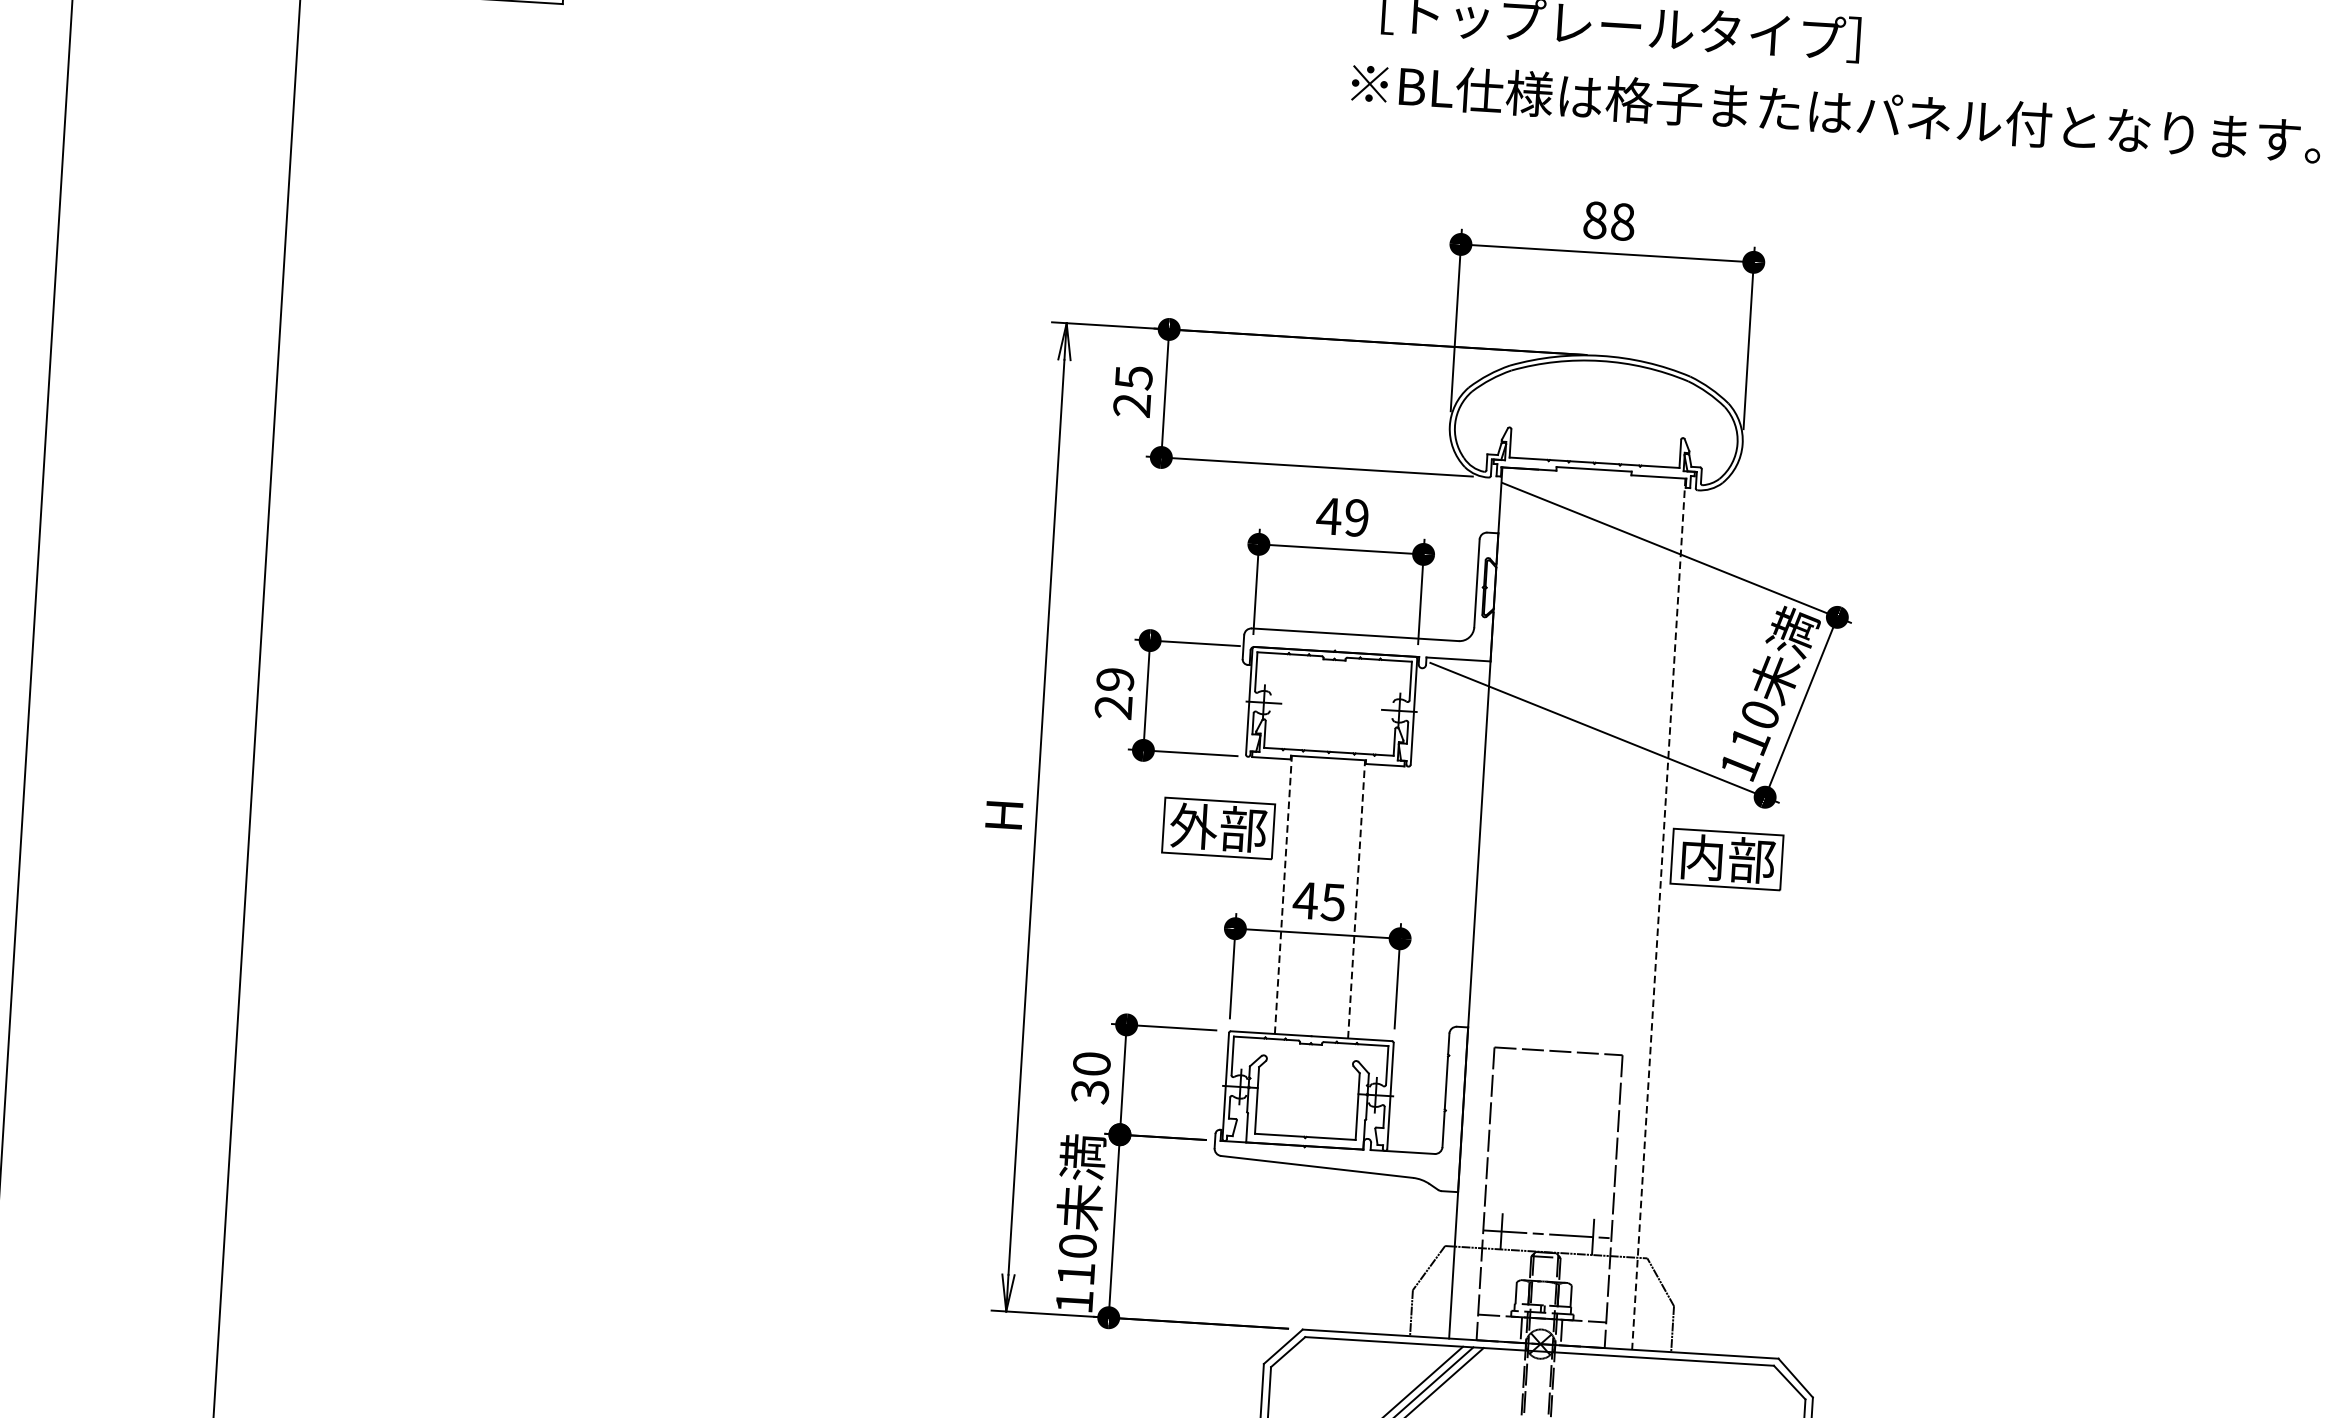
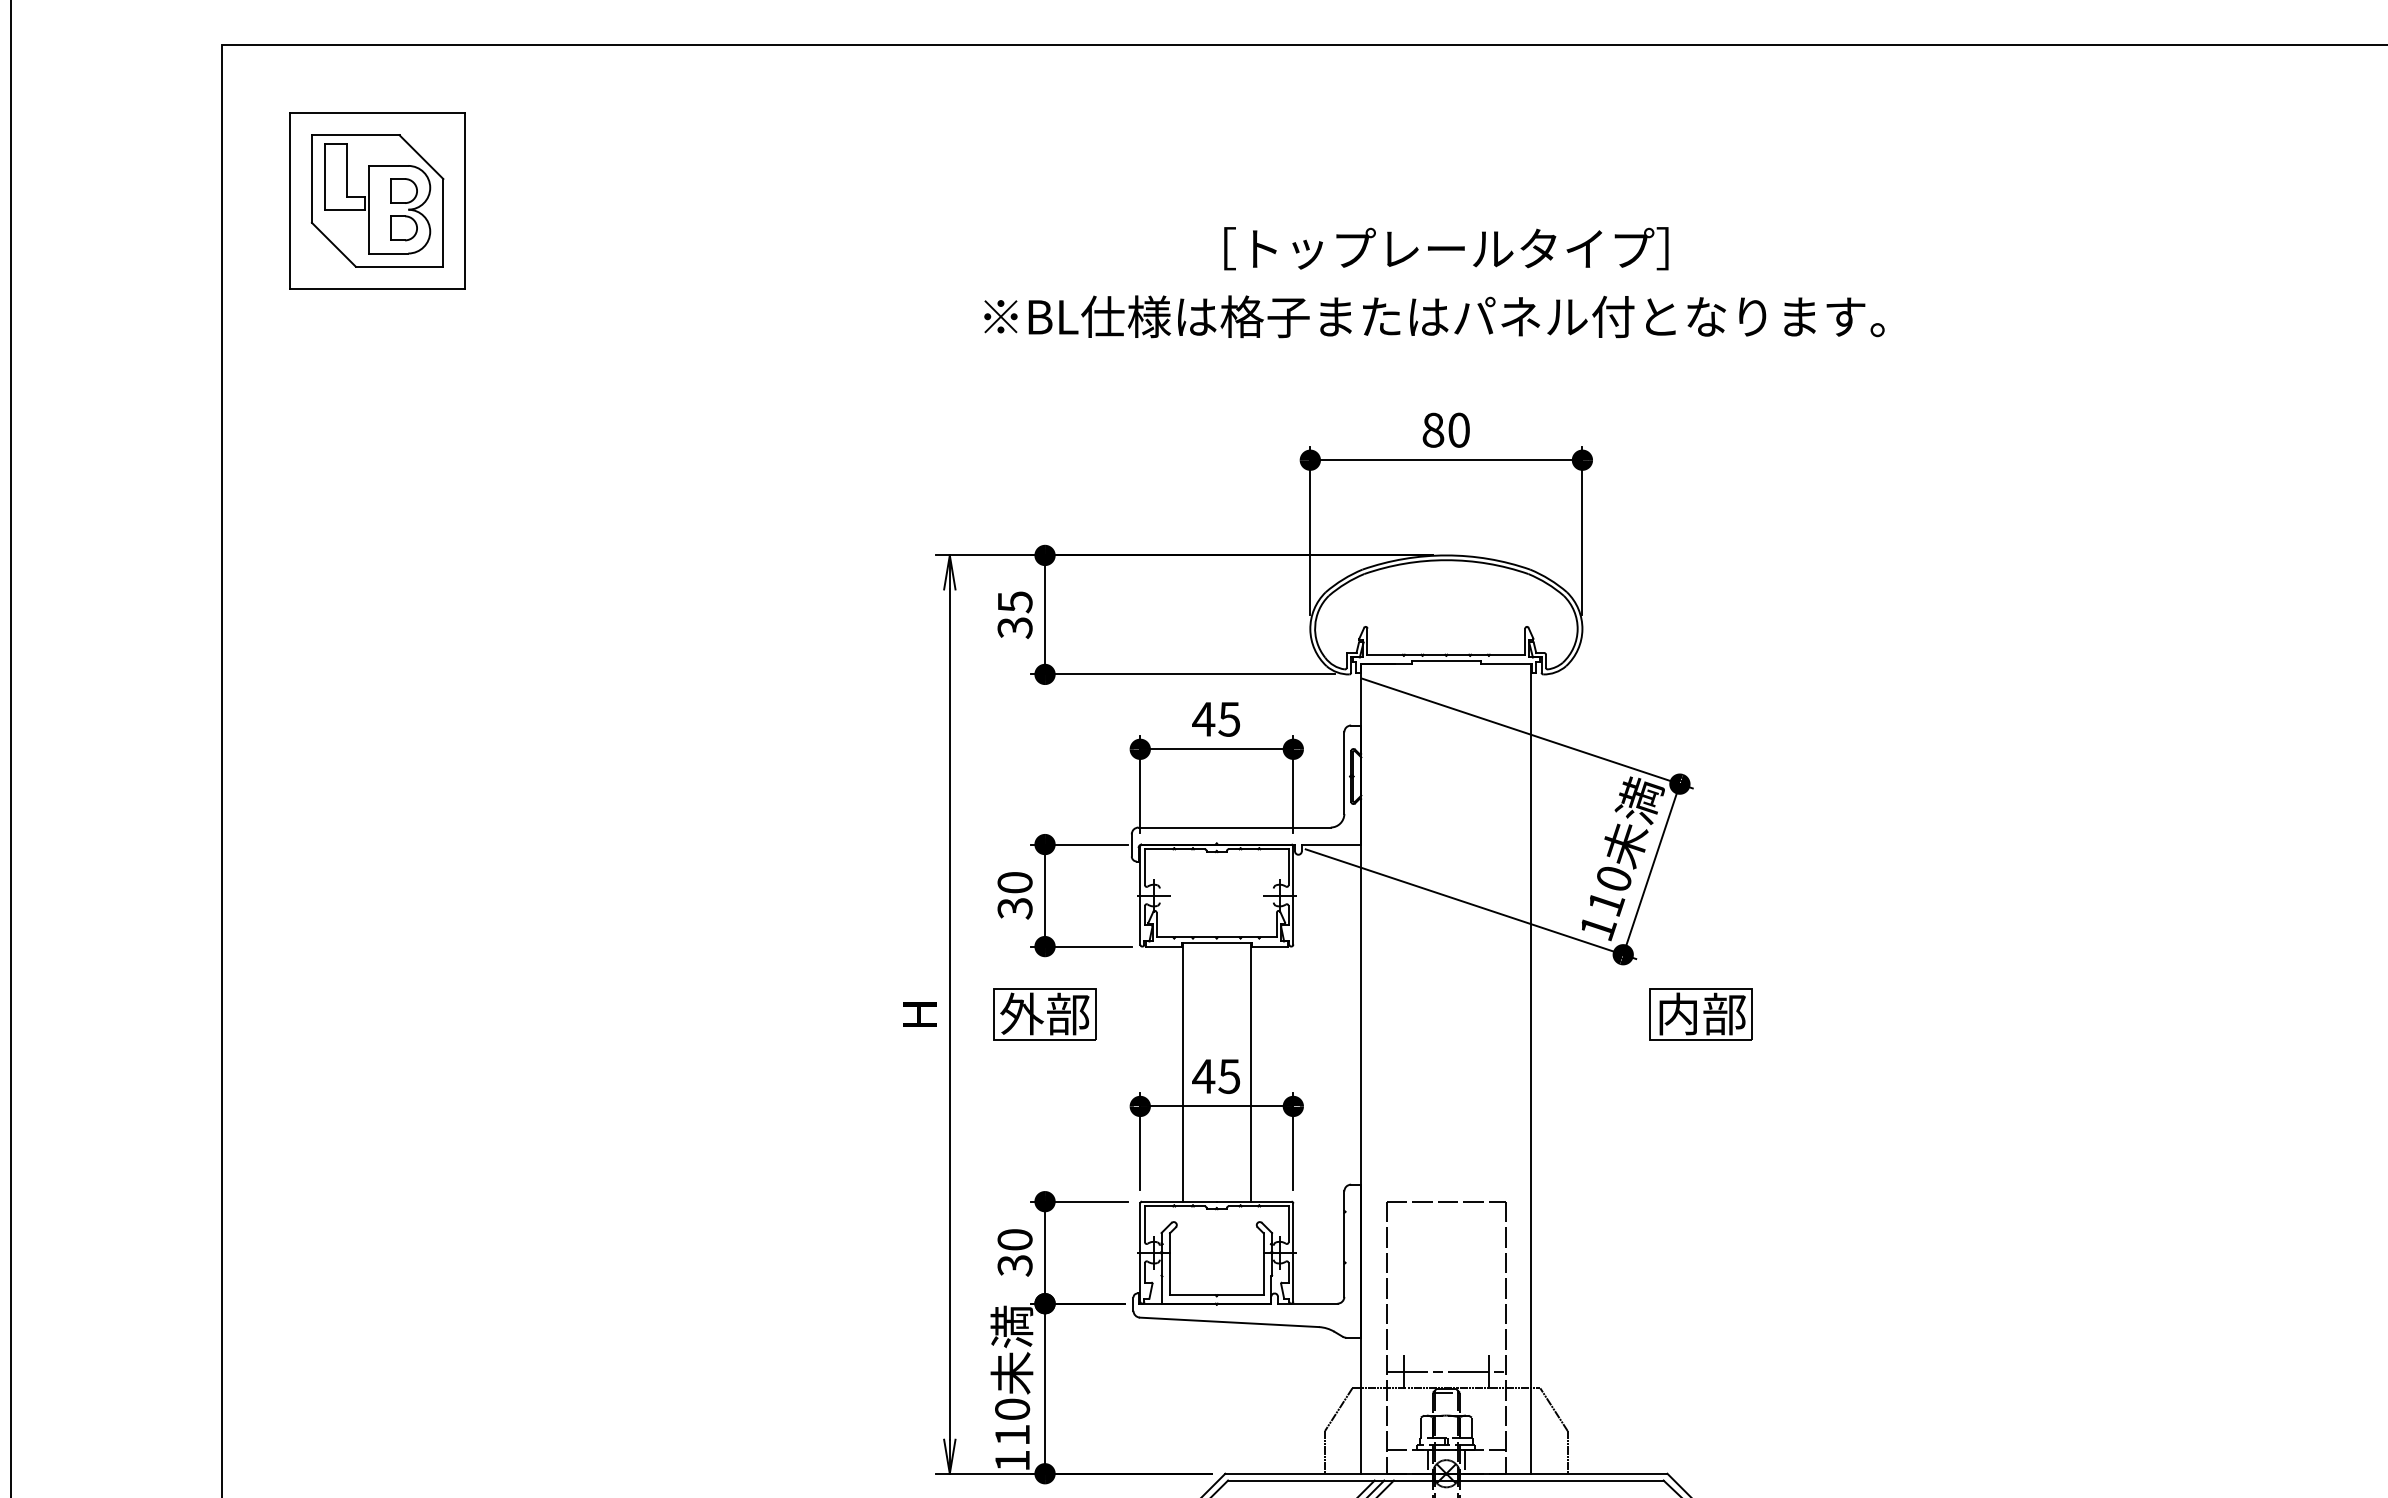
text: (1836, 112) -> (1434, 316), moved
text: (1622, 221) -> (1458, 429), 88 -> 80
text: (1131, 404) -> (1014, 627), 25 -> 35
text: (1356, 517) -> (1229, 718), 49 -> 45
text: (1113, 693) -> (1014, 895), 29 -> 30
part: (1218, 828) -> (1044, 1014), moved
part: (1725, 859) -> (1700, 1014), moved
line: (1283, 893) -> (1182, 1071), dashed -> solid
line: (1356, 898) -> (1250, 1071), dashed -> solid
line: (1658, 914) -> (1531, 1069), dashed -> solid

